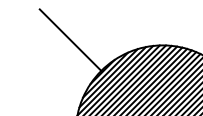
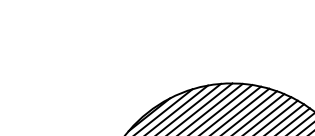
line: (70, 39) -> (105, 58), removed

